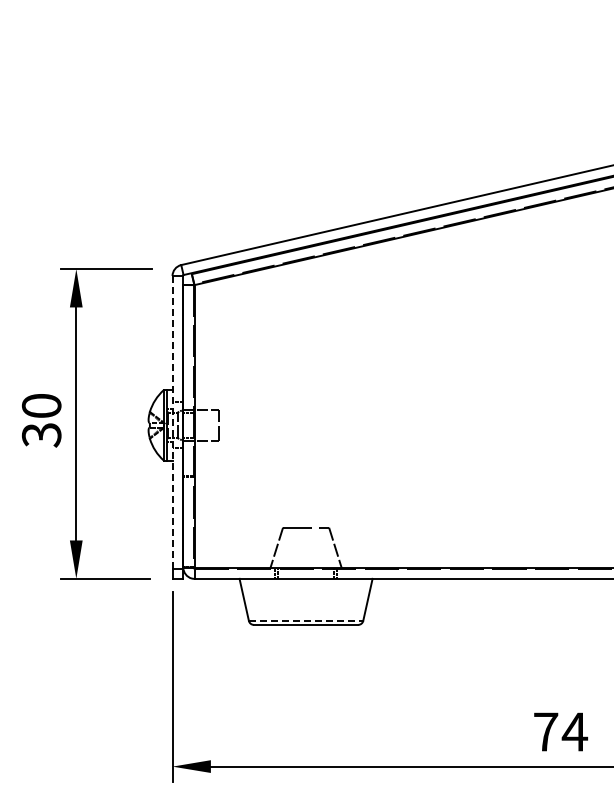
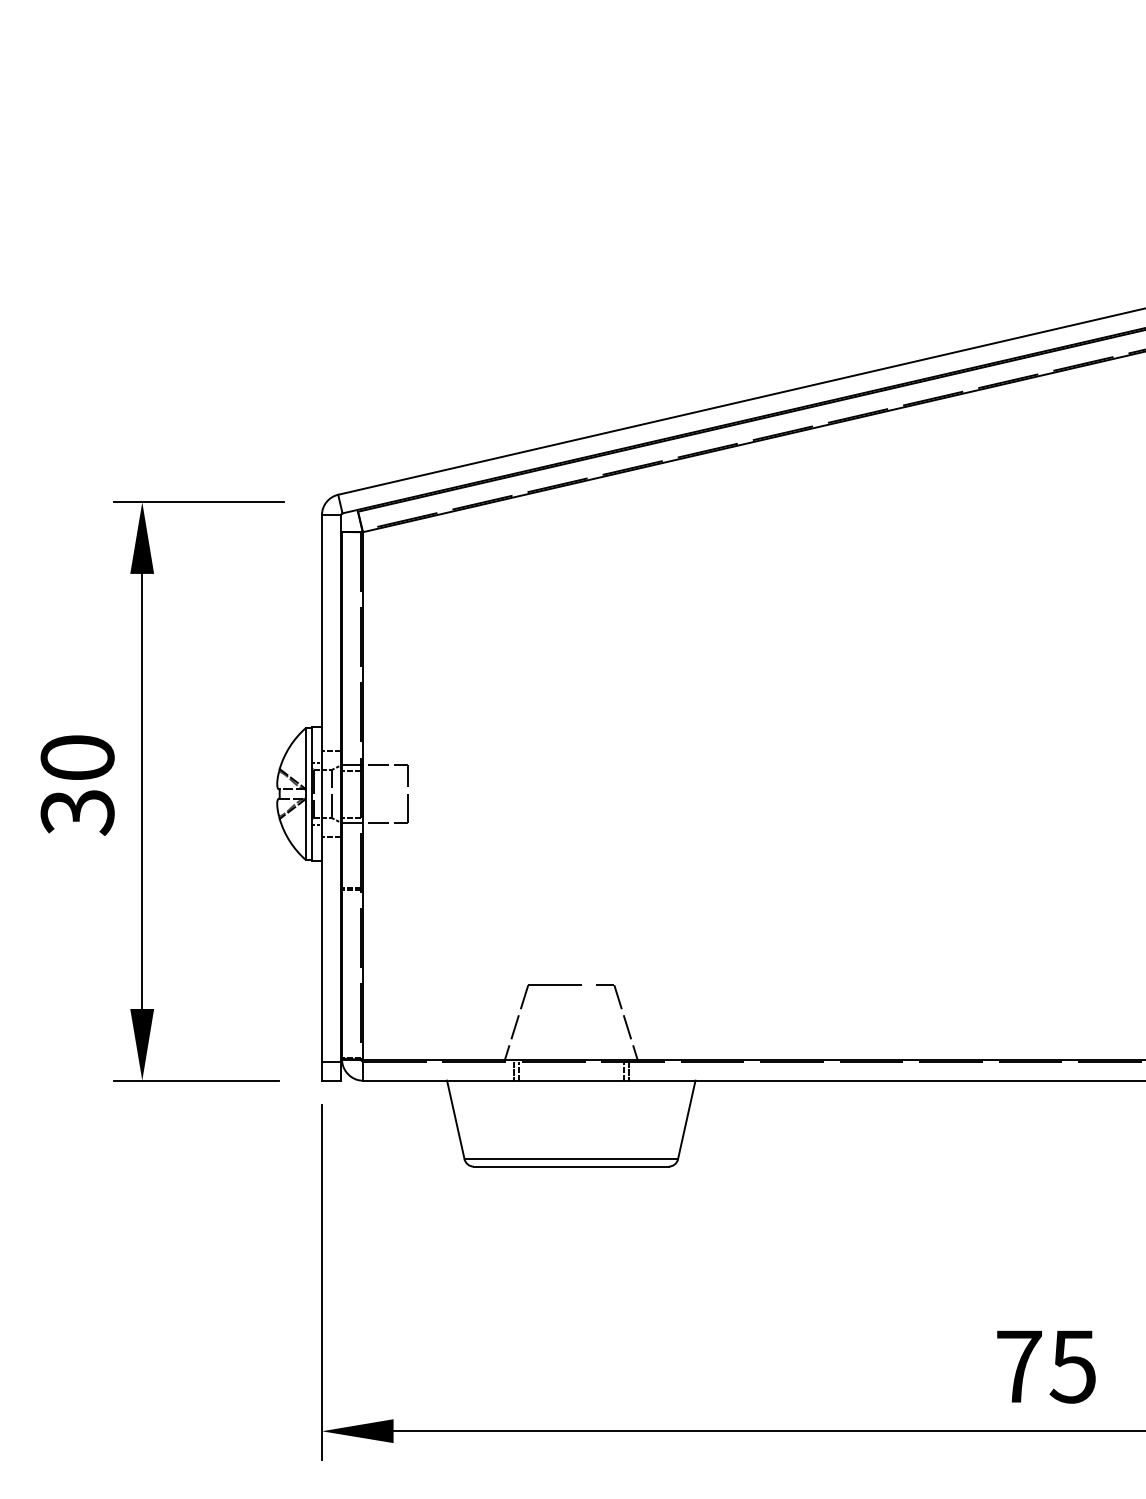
line: (172, 422) -> (321, 788), dashed -> solid
line: (306, 620) -> (572, 1158), dashed -> solid
text: (574, 731) -> (1072, 1365), 74 -> 75

